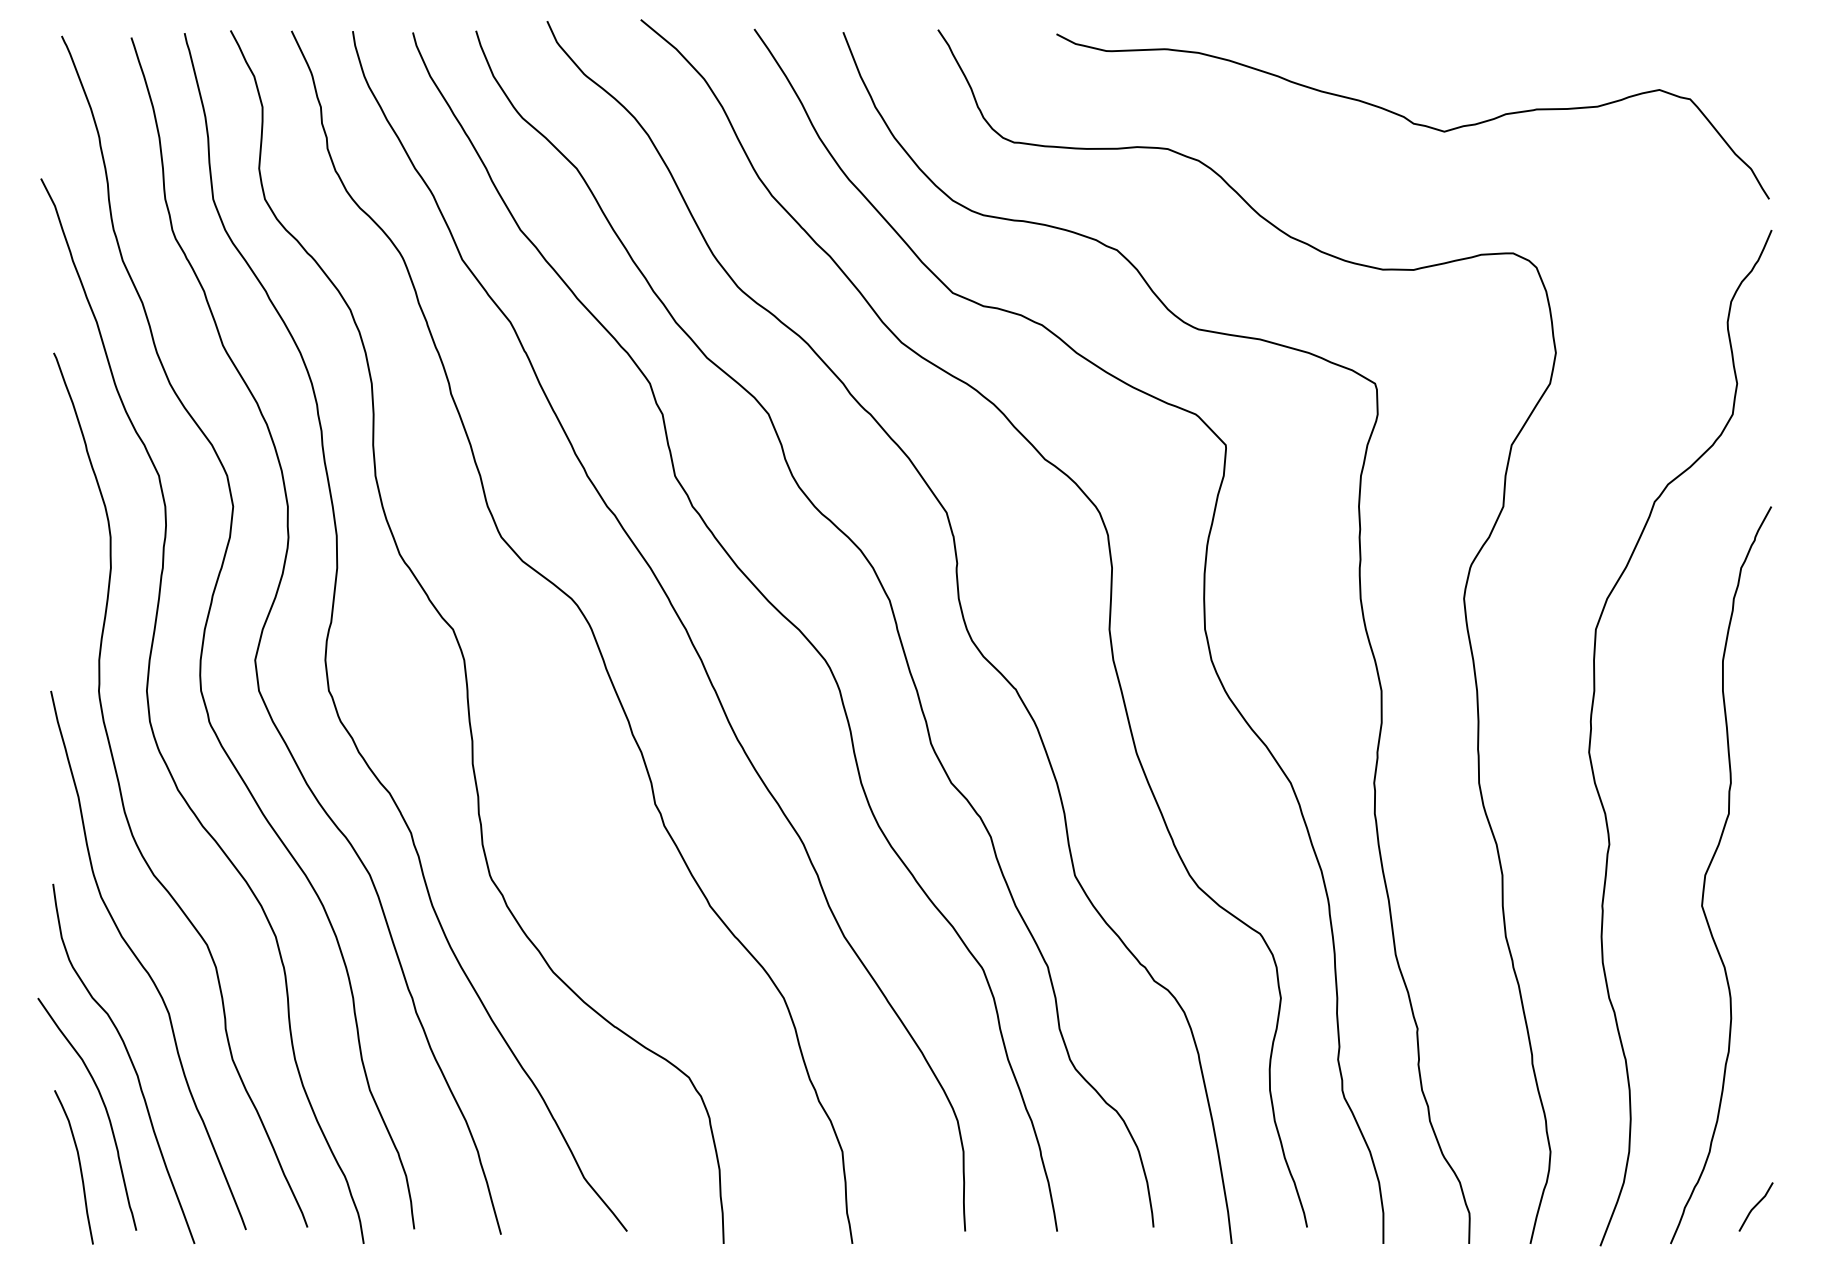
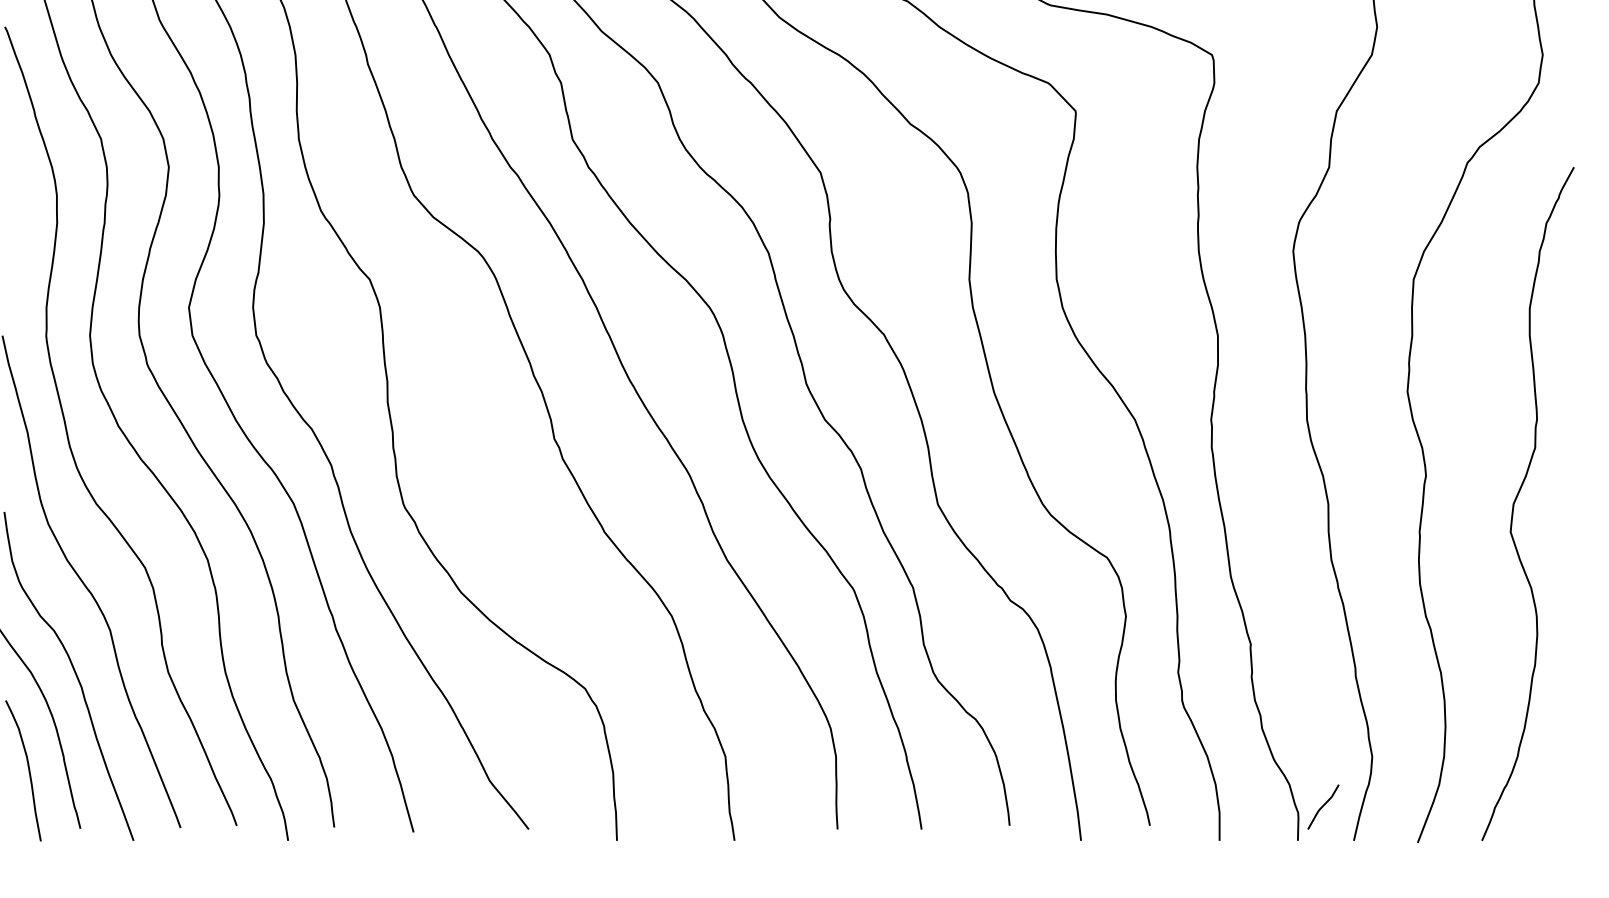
line: (1755, 1206) -> (1322, 806), moved

